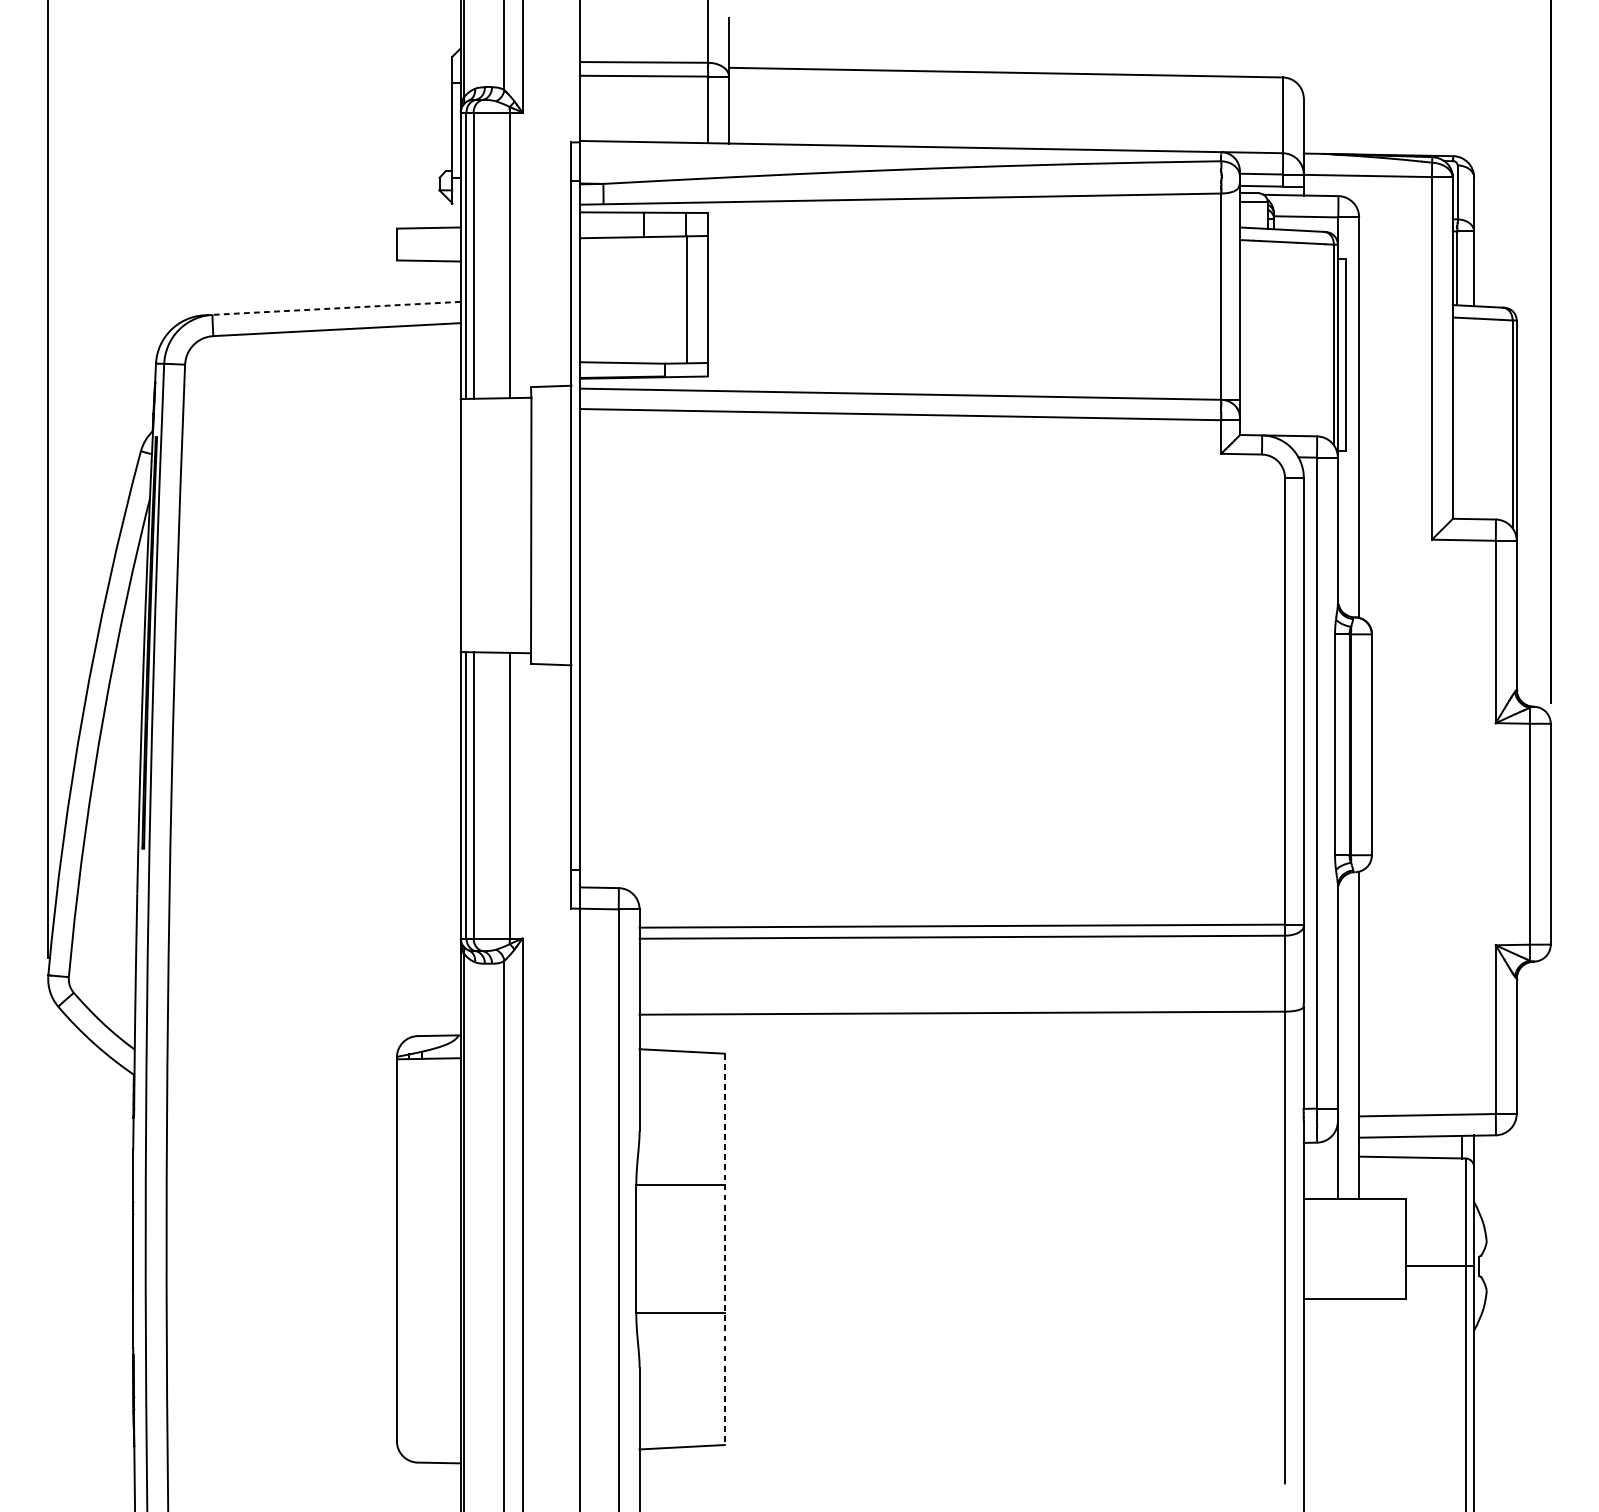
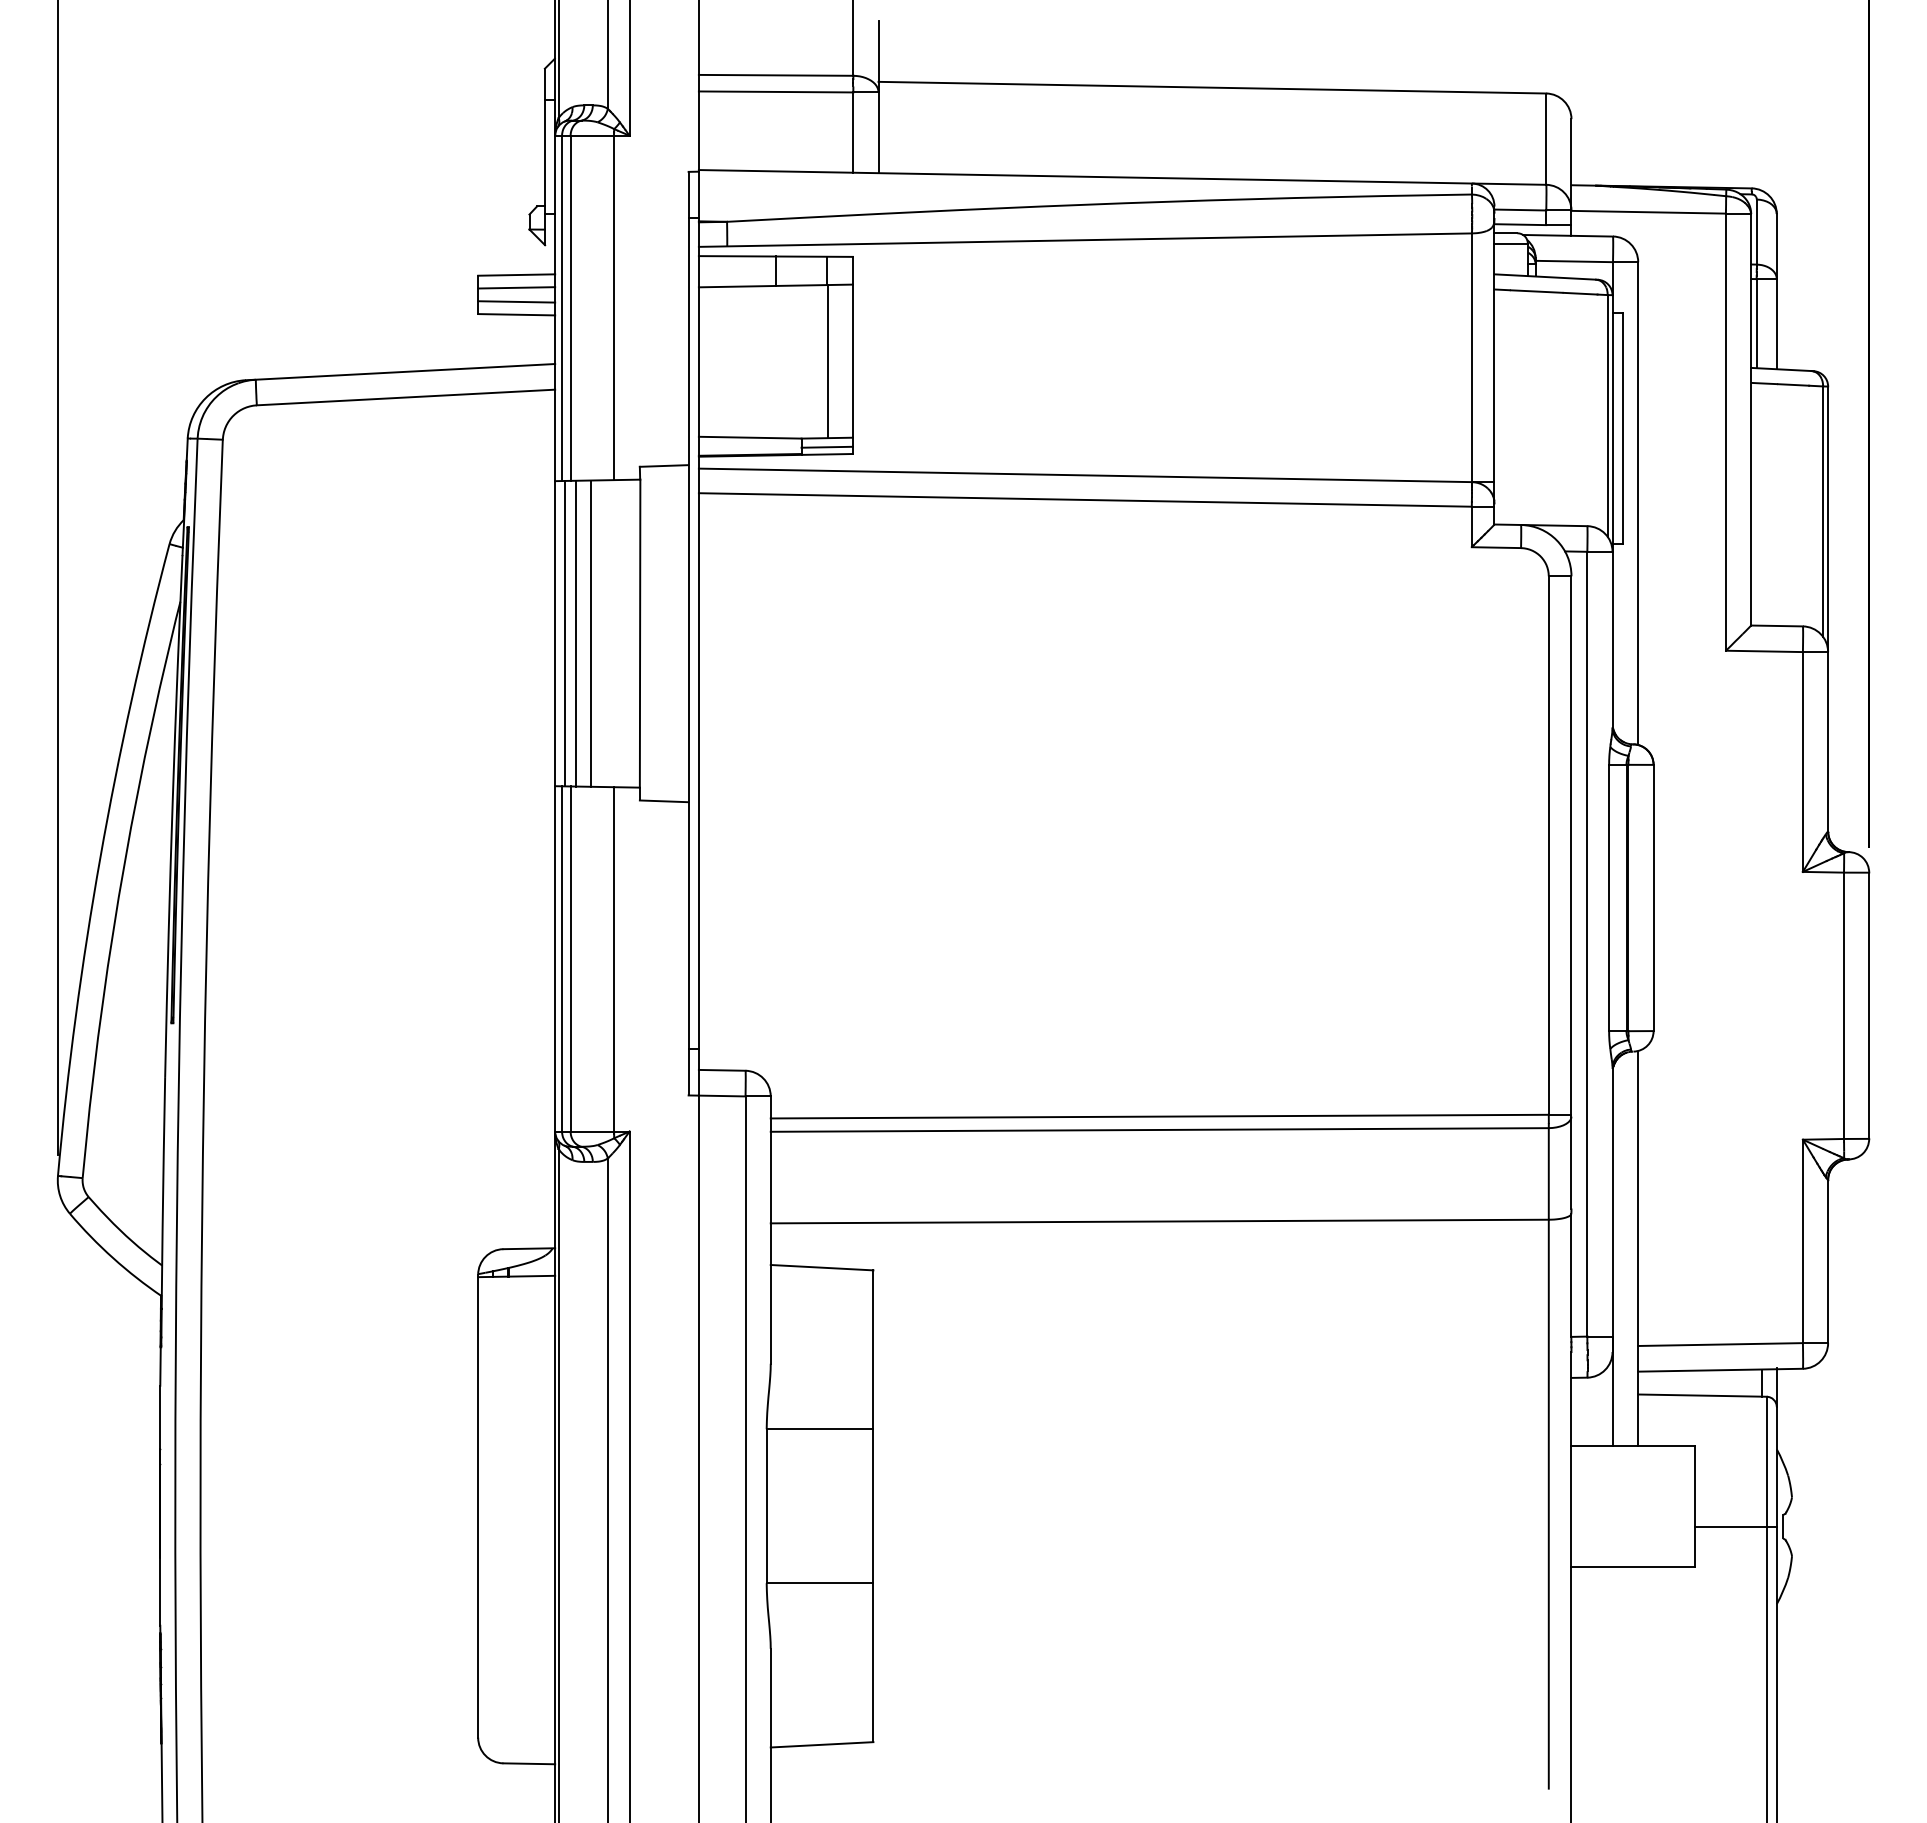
line: (428, 238) -> (516, 287), added
line: (428, 250) -> (516, 301), added
line: (332, 308) -> (400, 372), dashed -> solid
line: (685, 370) -> (826, 446), added
line: (469, 525) -> (565, 633), added
line: (477, 525) -> (575, 633), added
line: (490, 525) -> (591, 633), added
line: (724, 1249) -> (873, 1506), dashed -> solid

